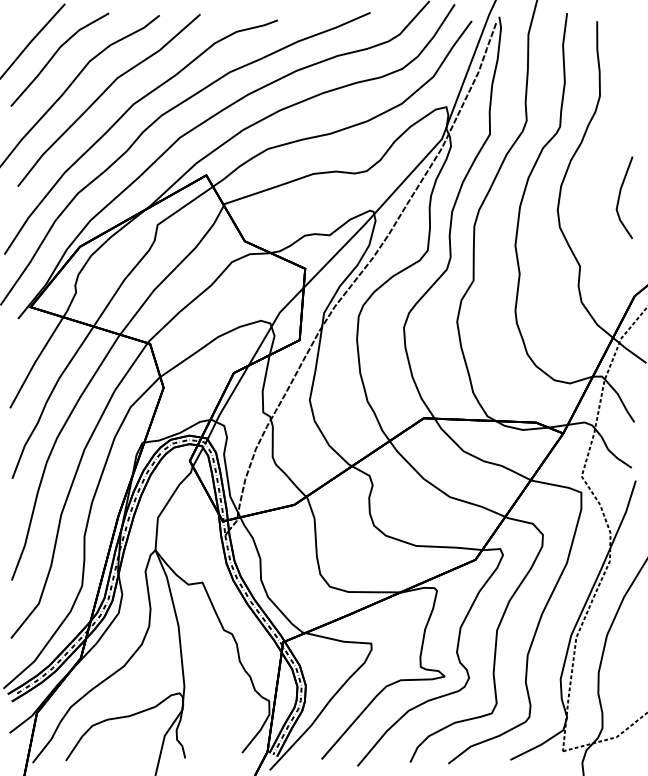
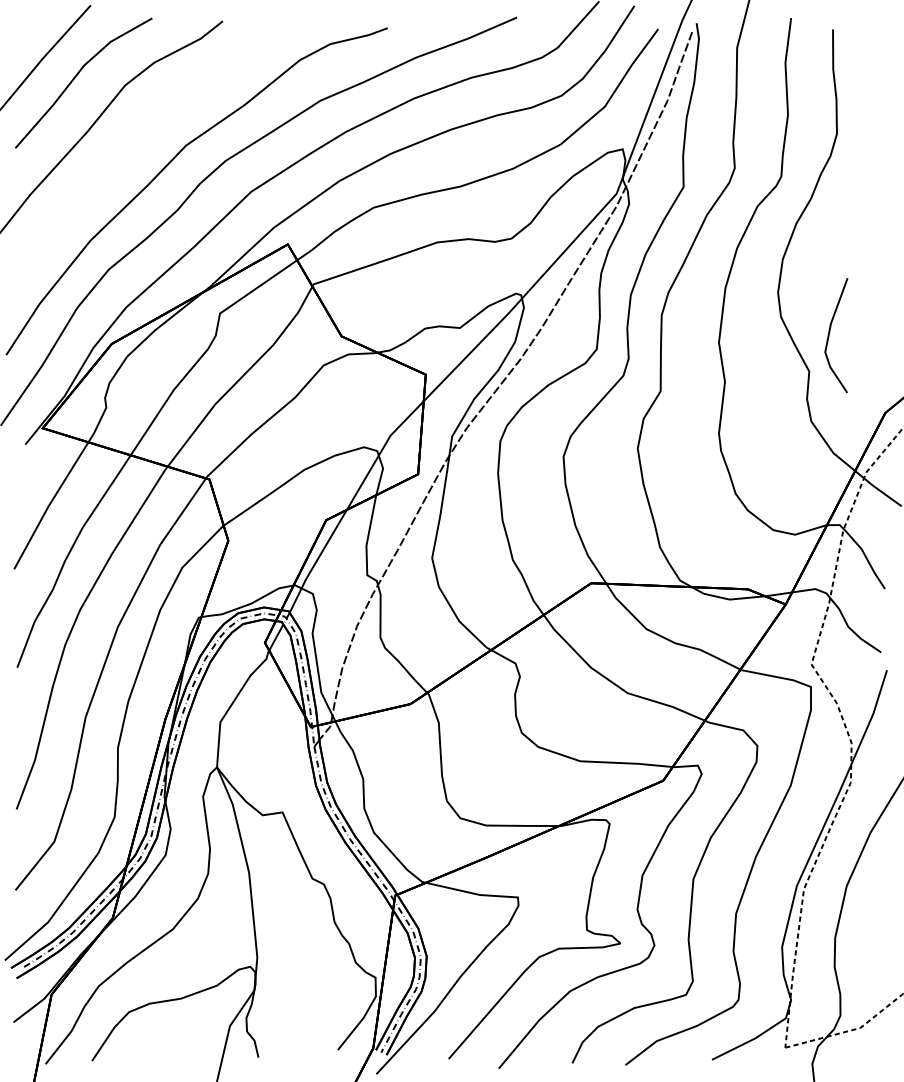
curve: (103, 94) -> (144, 131), removed
line: (620, 196) -> (830, 333), moved

